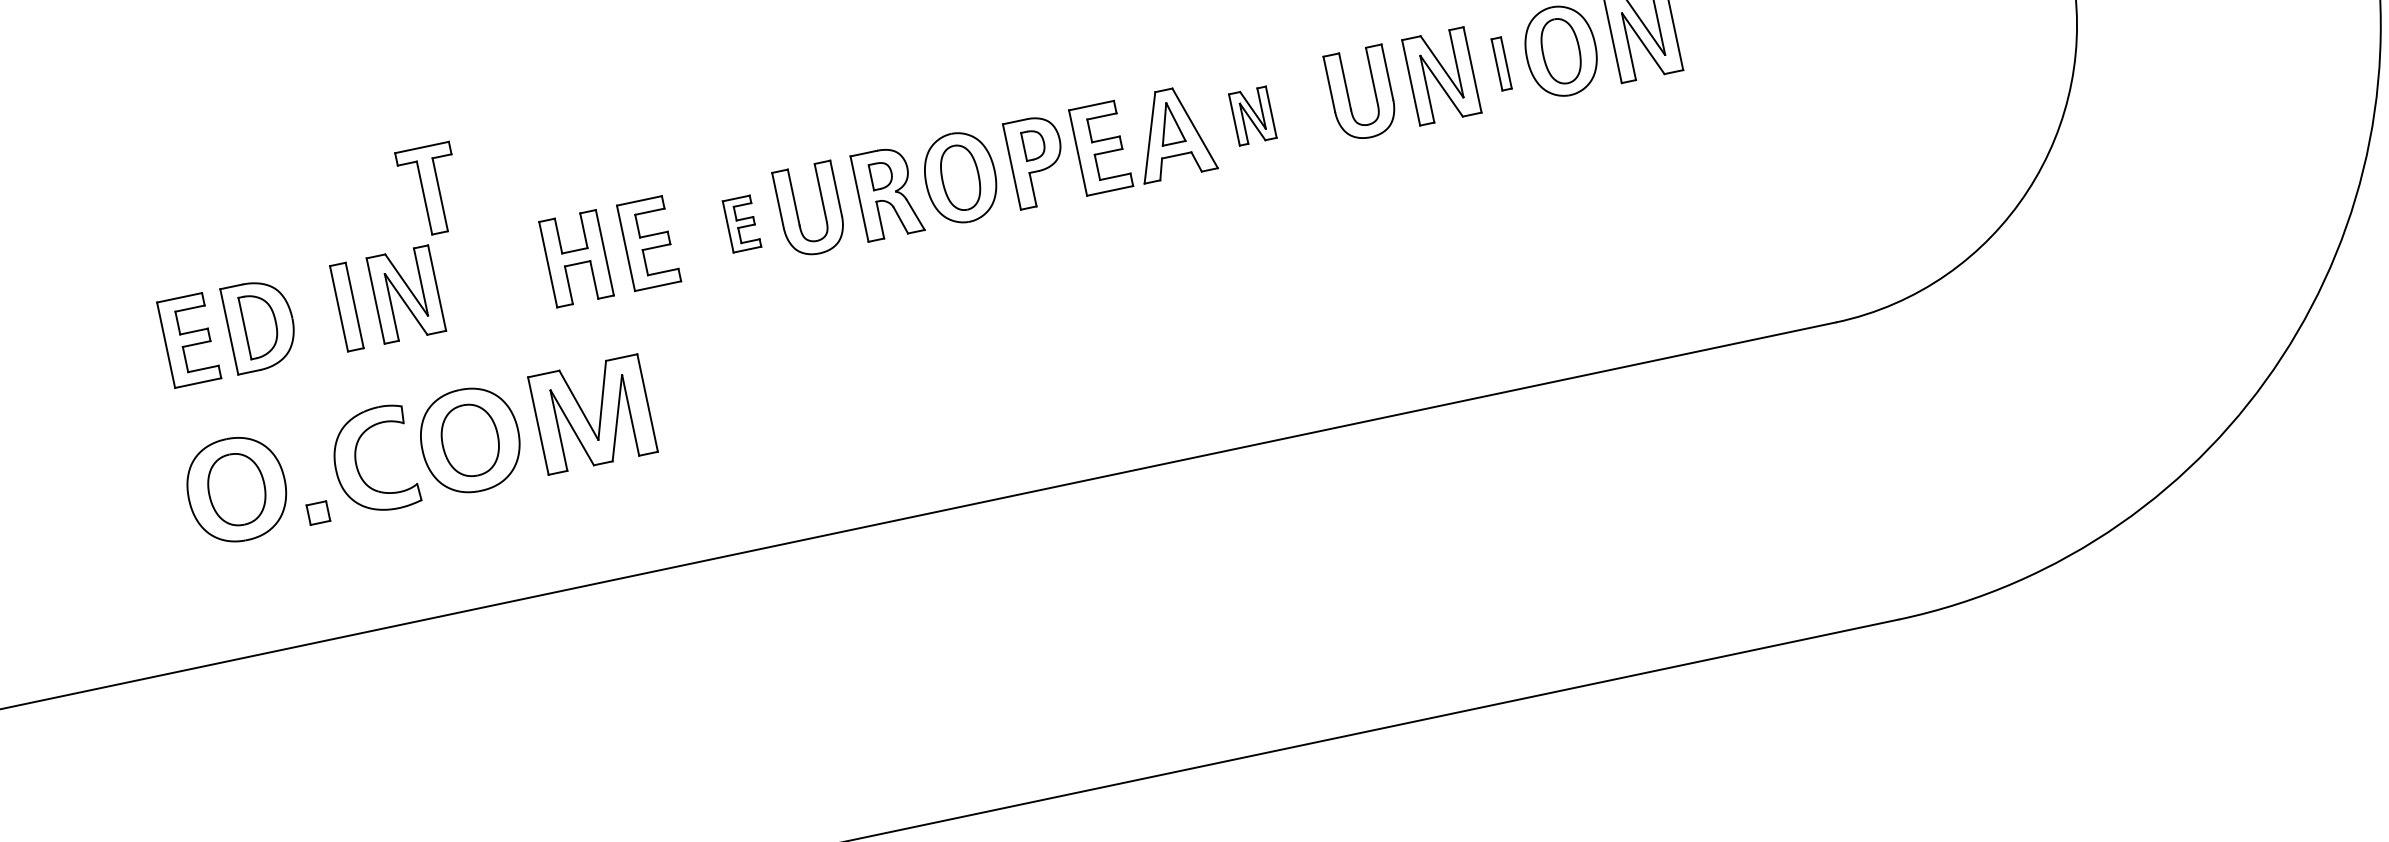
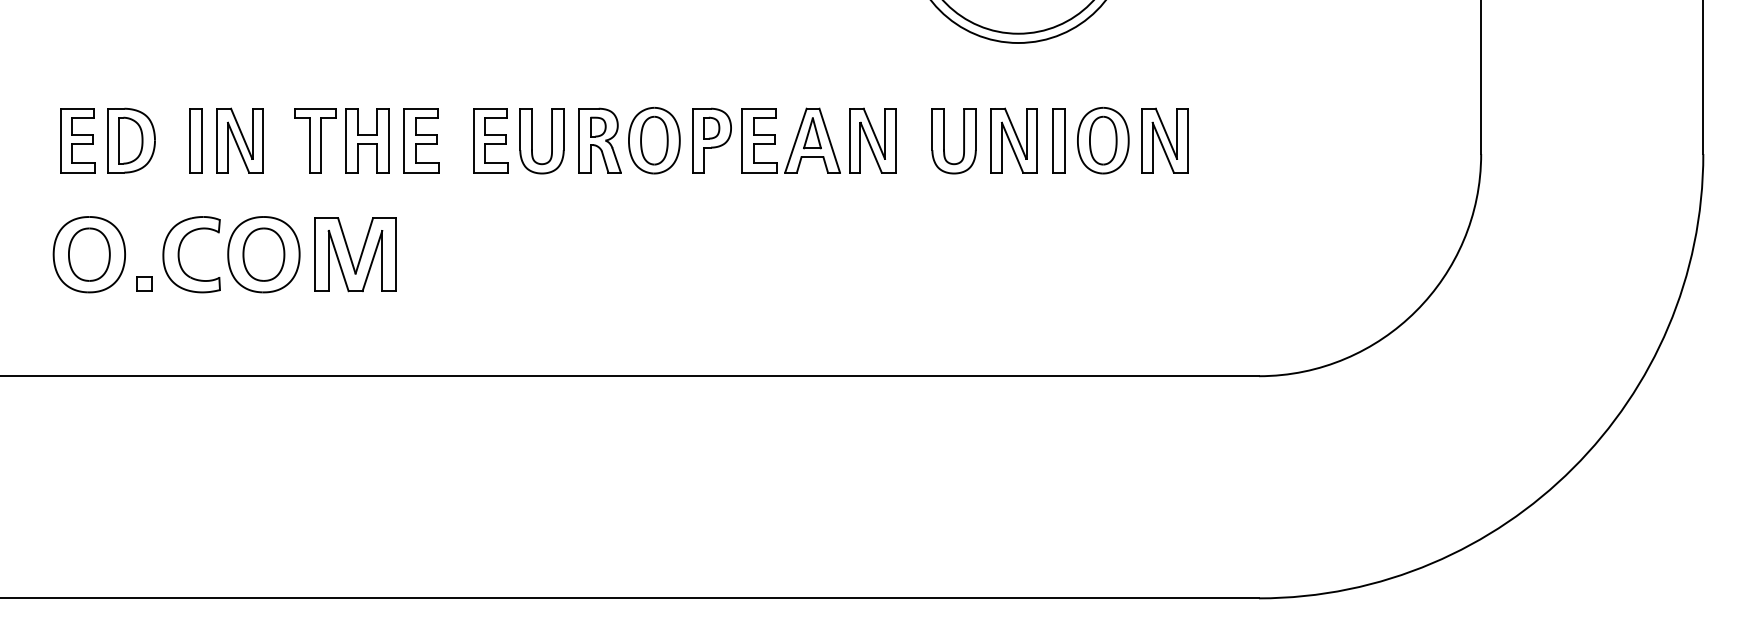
part: (1501, 63) -> (1058, 140), size x1.67
part: (1252, 116) -> (872, 140), size x1.67
part: (430, 189) -> (315, 140), moved
part: (741, 223) -> (490, 140), size x1.67

